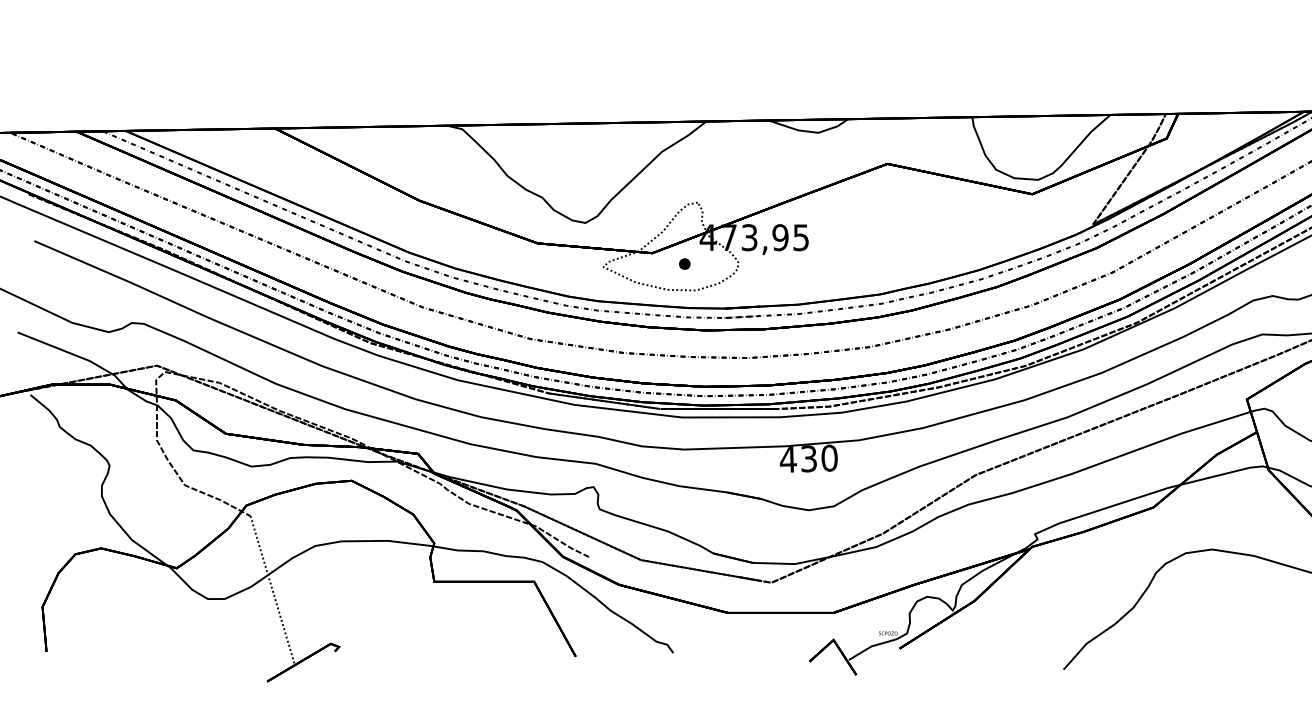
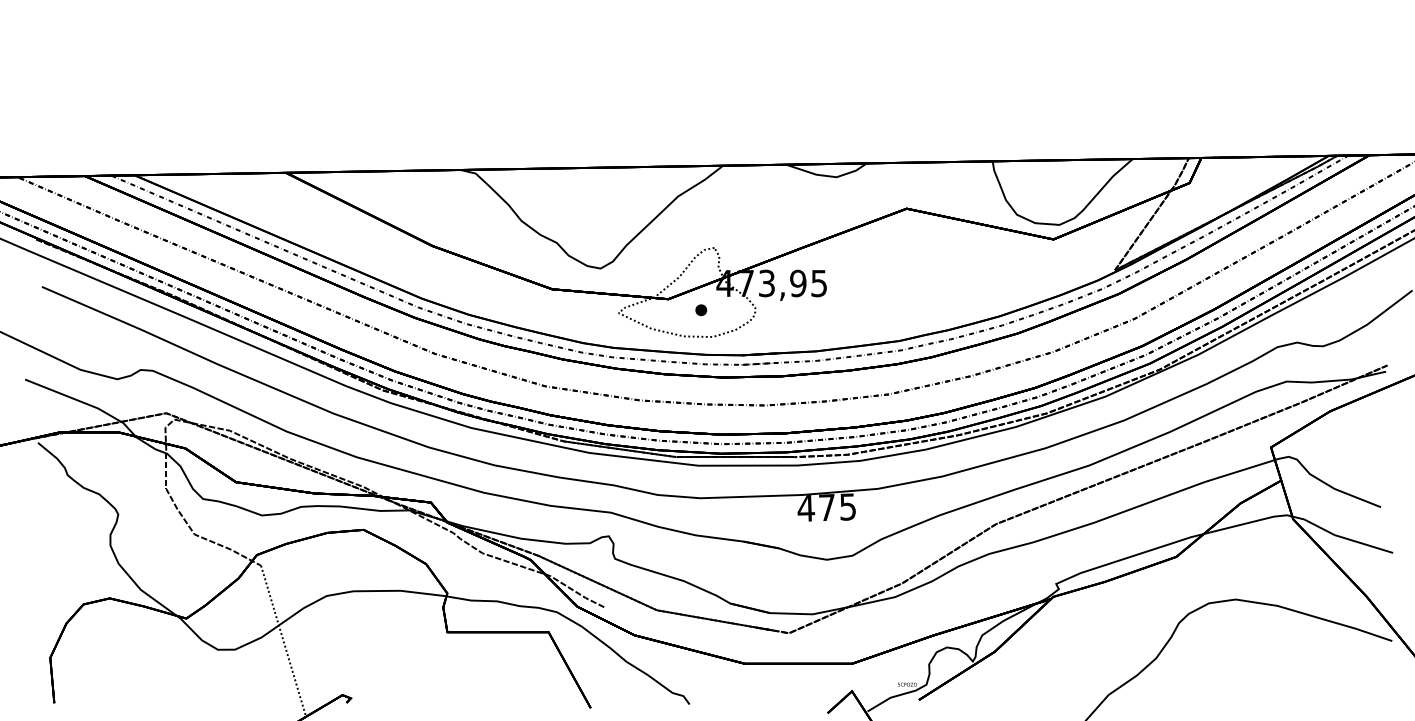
text: (819, 458) -> (837, 507), 430 -> 475

